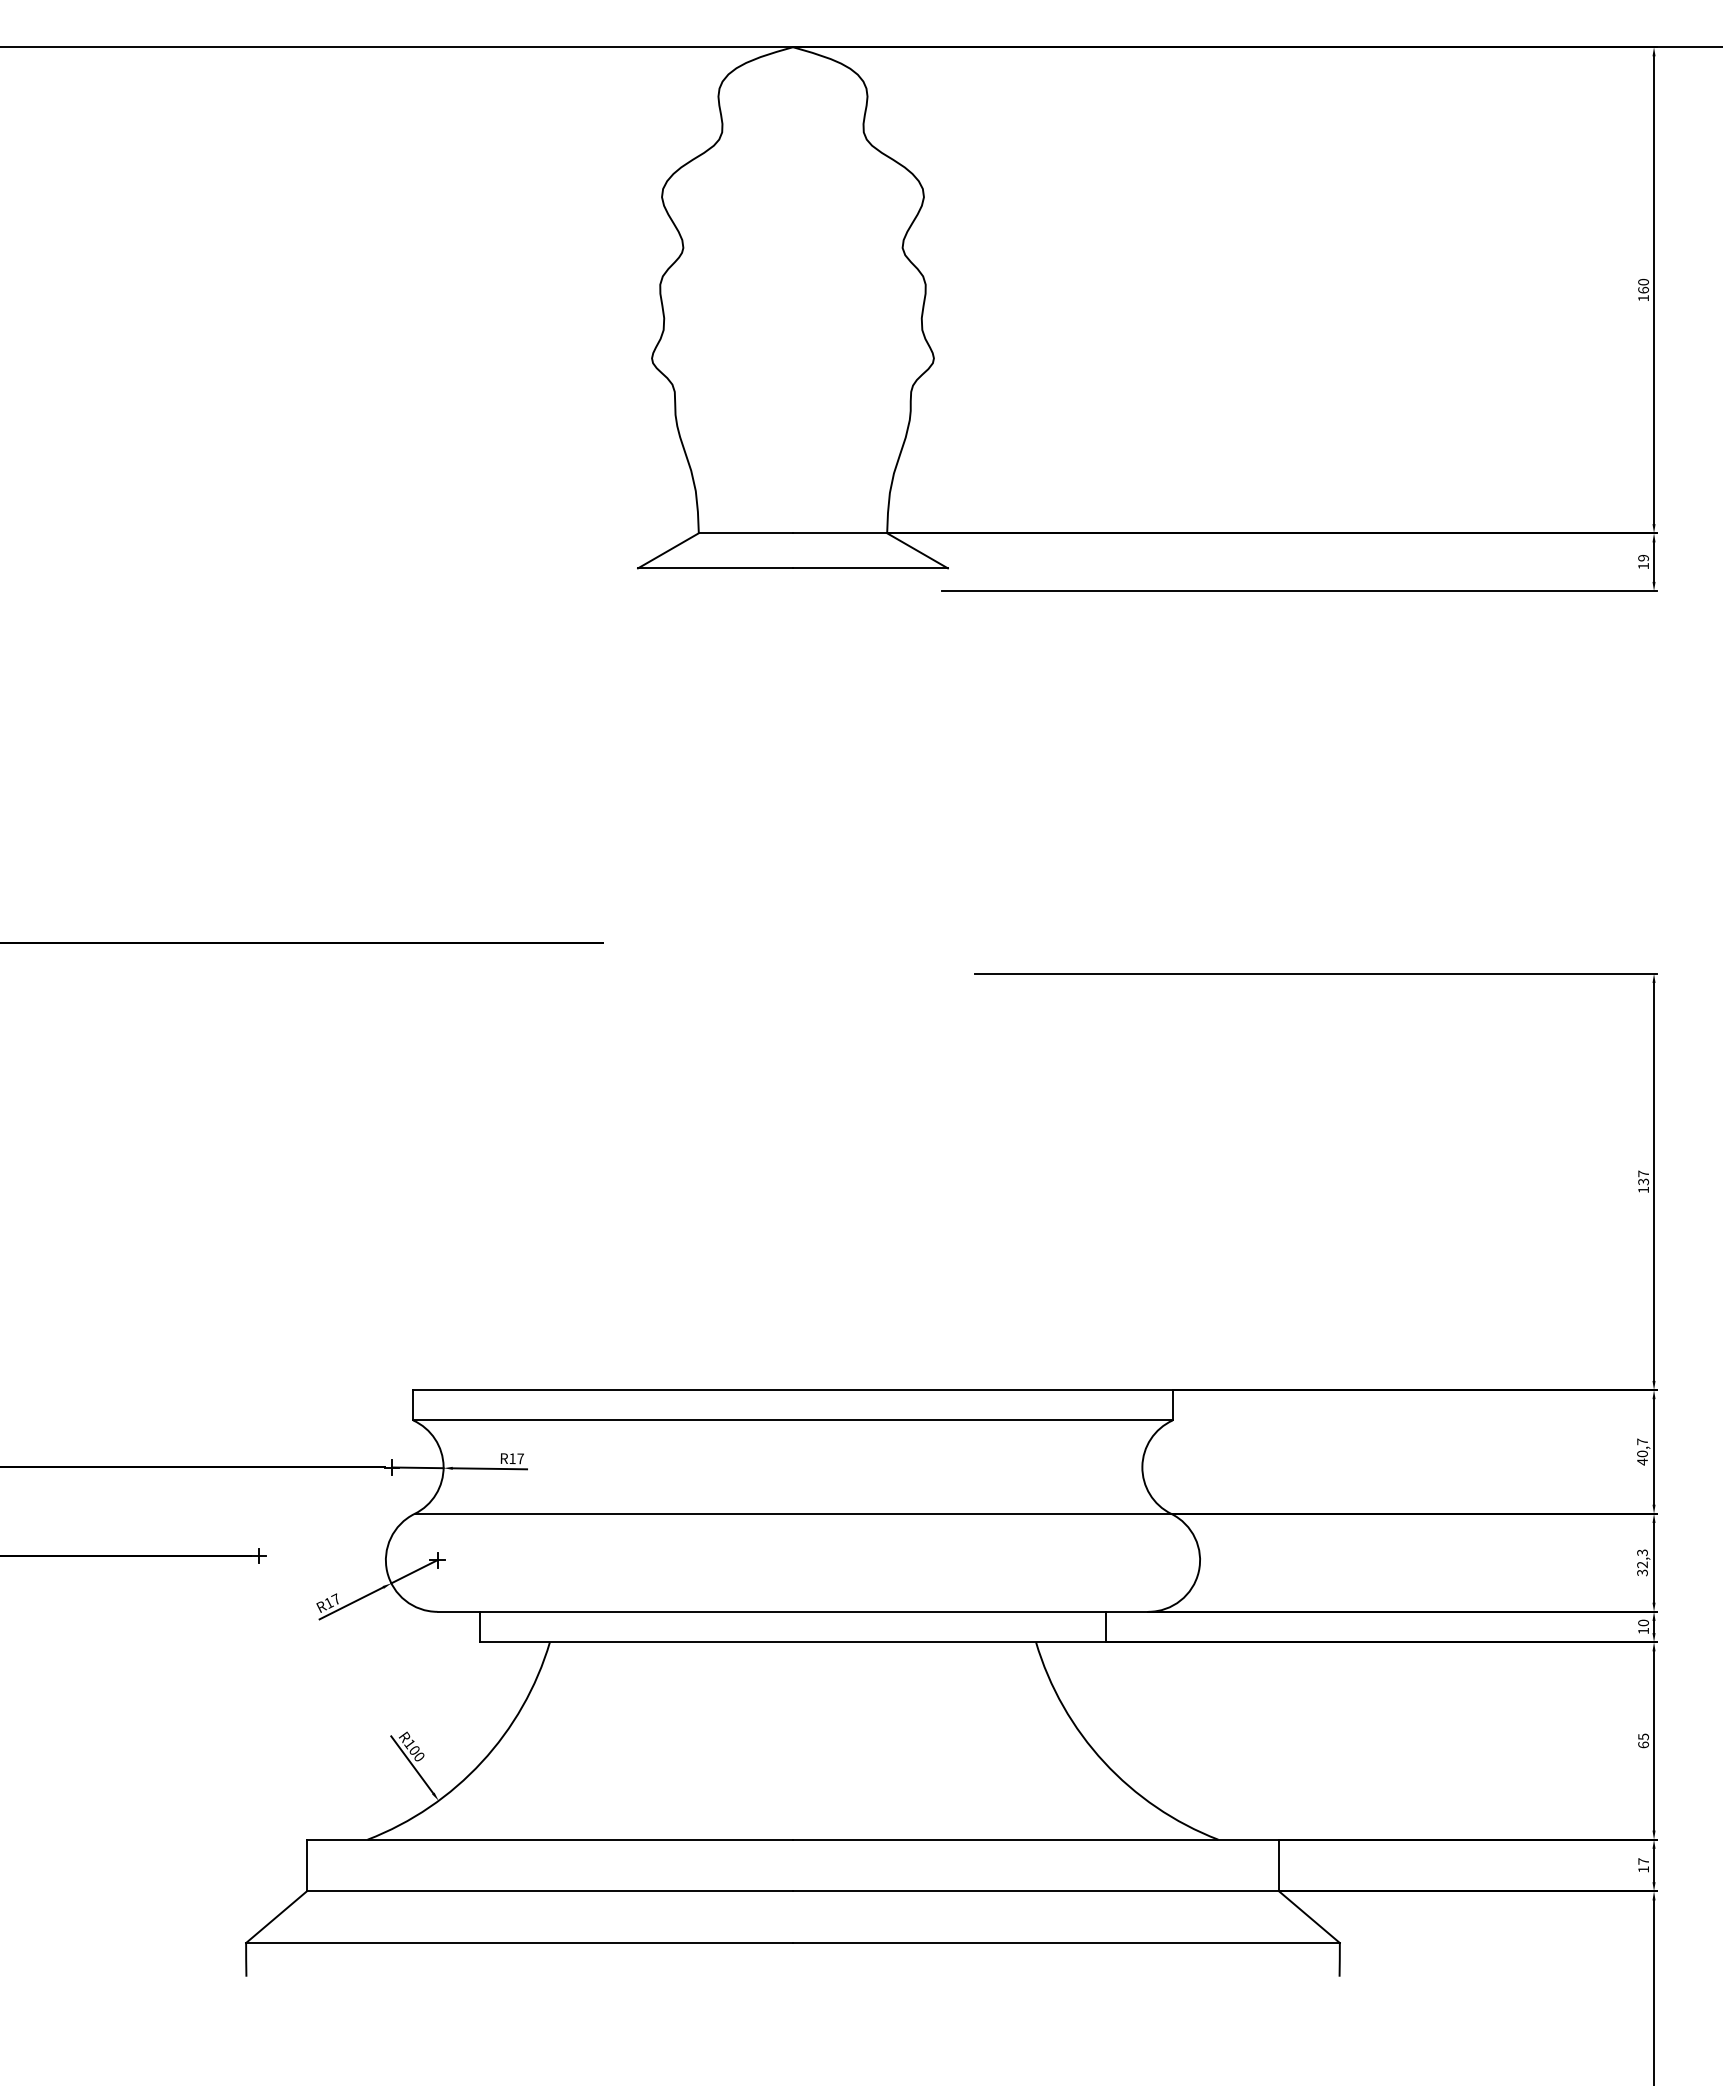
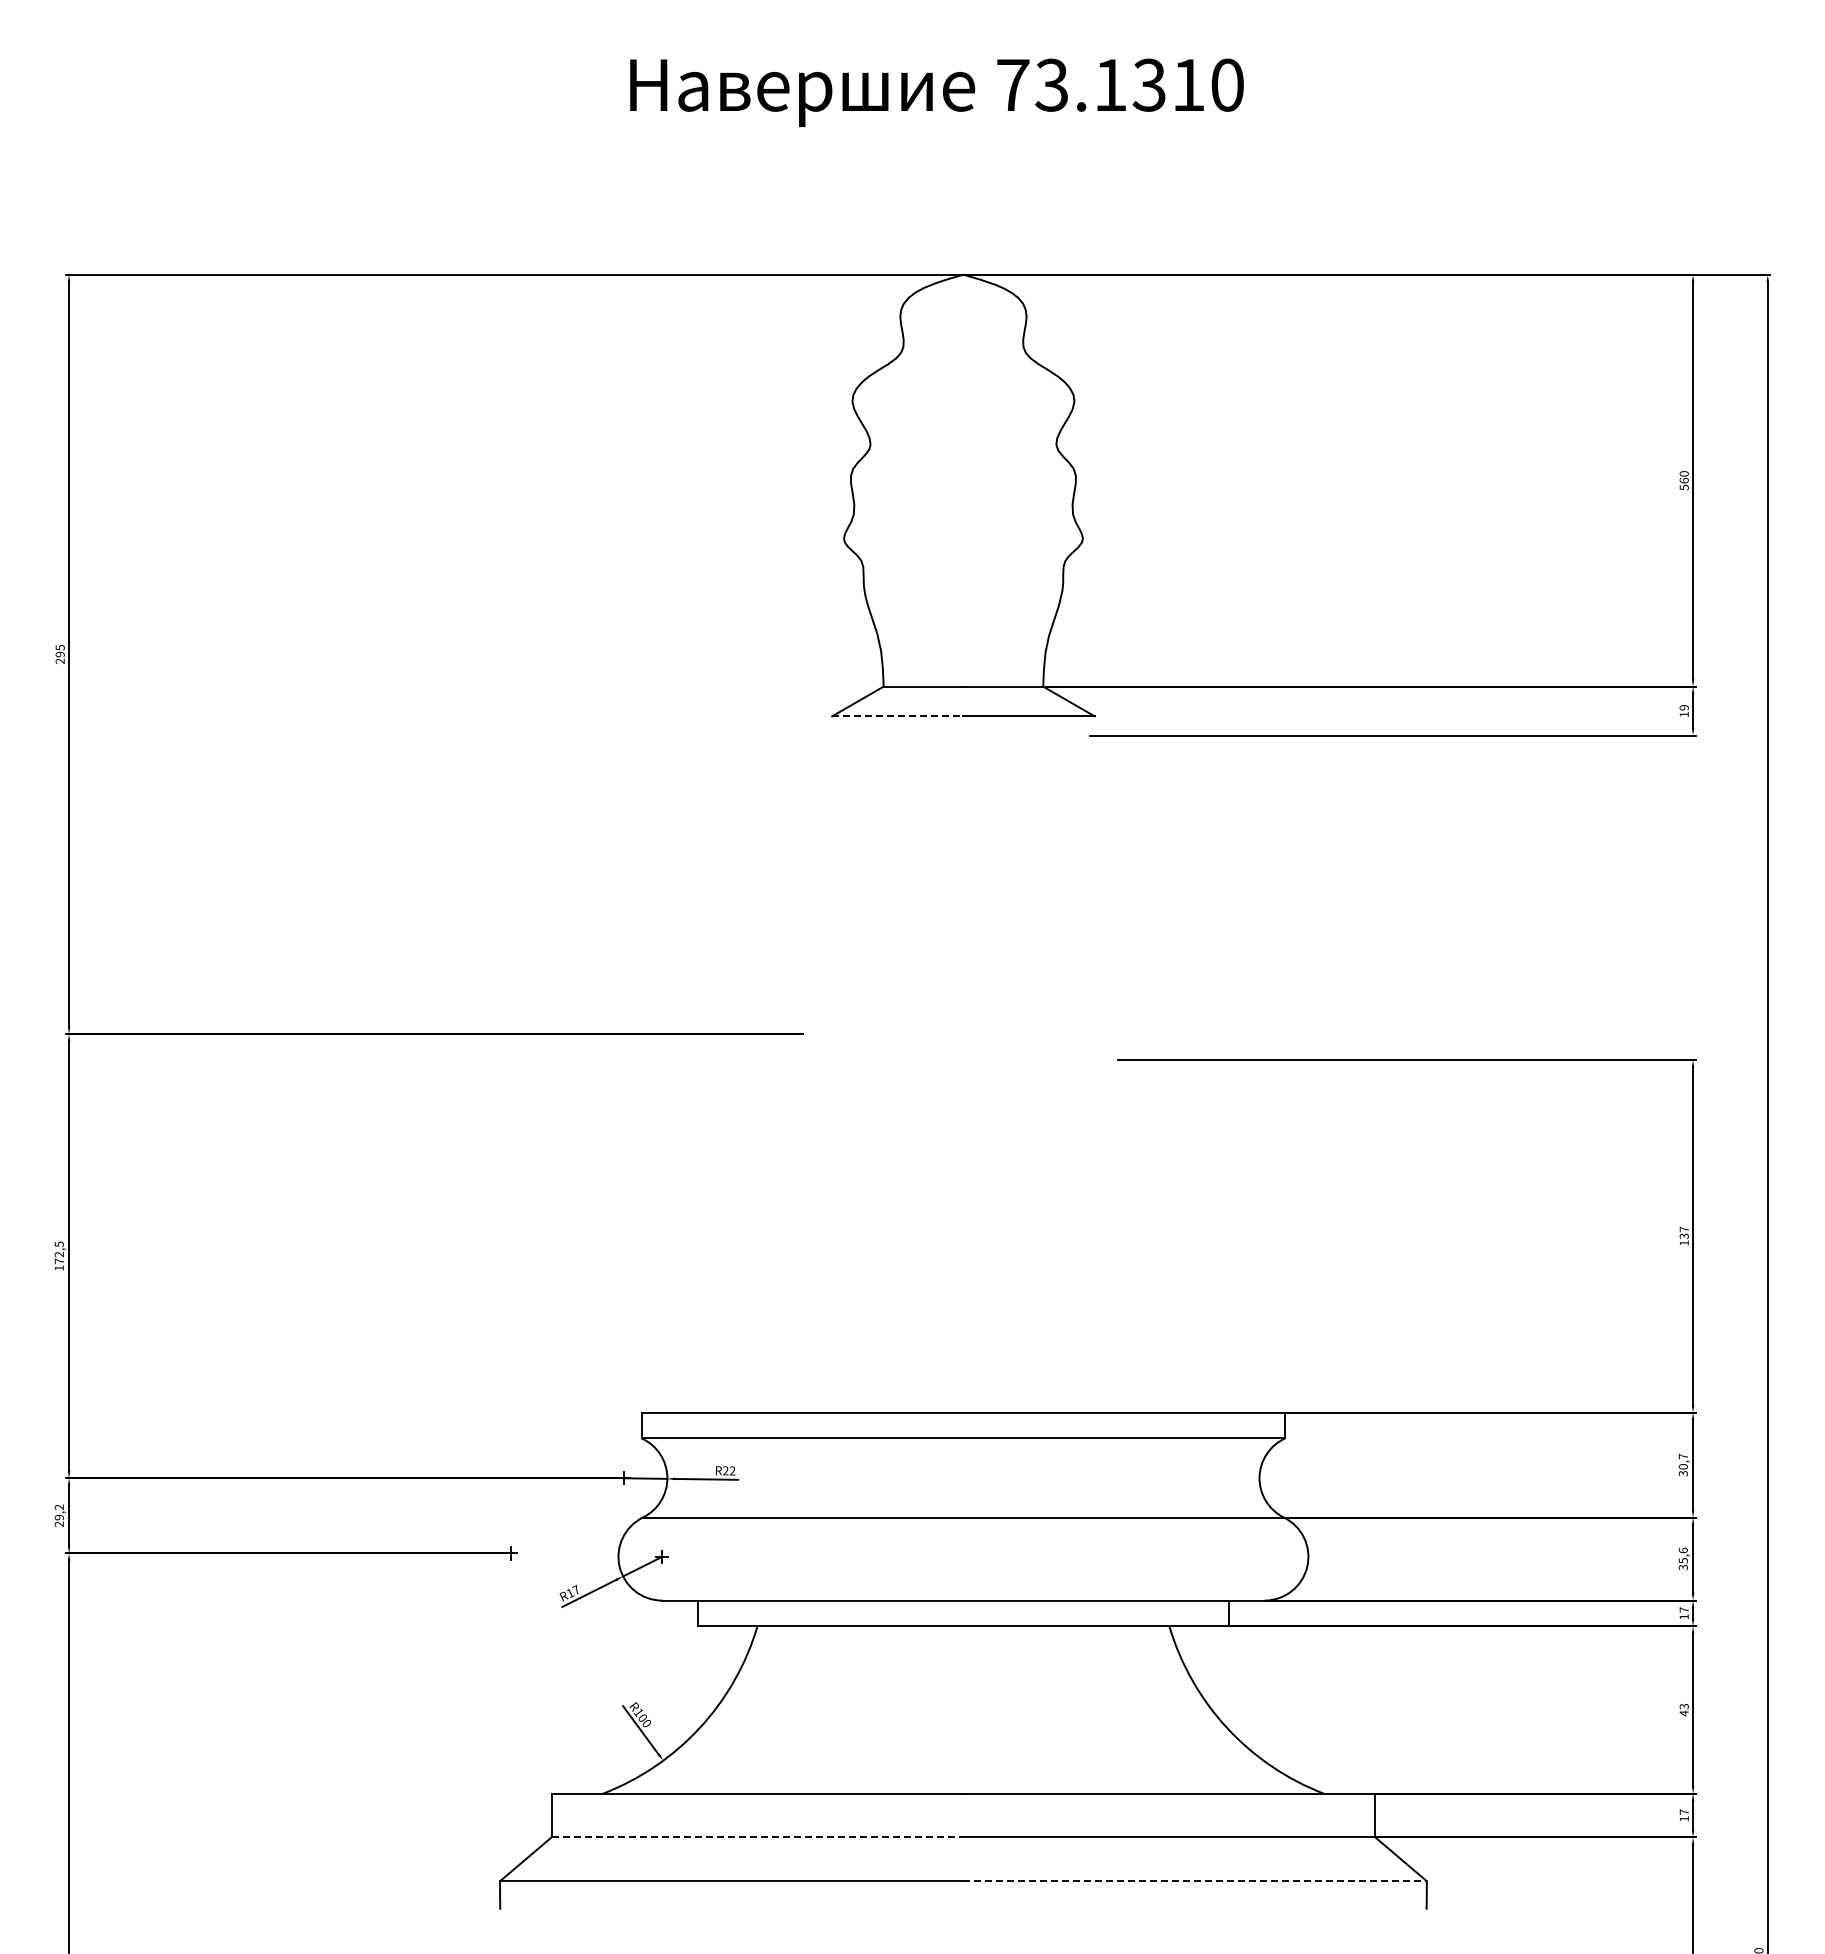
text: (1642, 298) -> (1683, 487), 160 -> 560
line: (715, 568) -> (897, 716), solid -> dashed
text: (516, 1458) -> (729, 1470), R17 -> R22
text: (1641, 1461) -> (1682, 1473), 40,7 -> 30,7
text: (1641, 1558) -> (1682, 1555), 32,3 -> 35,6
text: (1642, 1622) -> (1683, 1609), 10 -> 17
text: (1642, 1740) -> (1683, 1709), 65 -> 43
line: (549, 1891) -> (757, 1837), solid -> dashed
line: (1066, 1943) -> (1195, 1881), solid -> dashed

